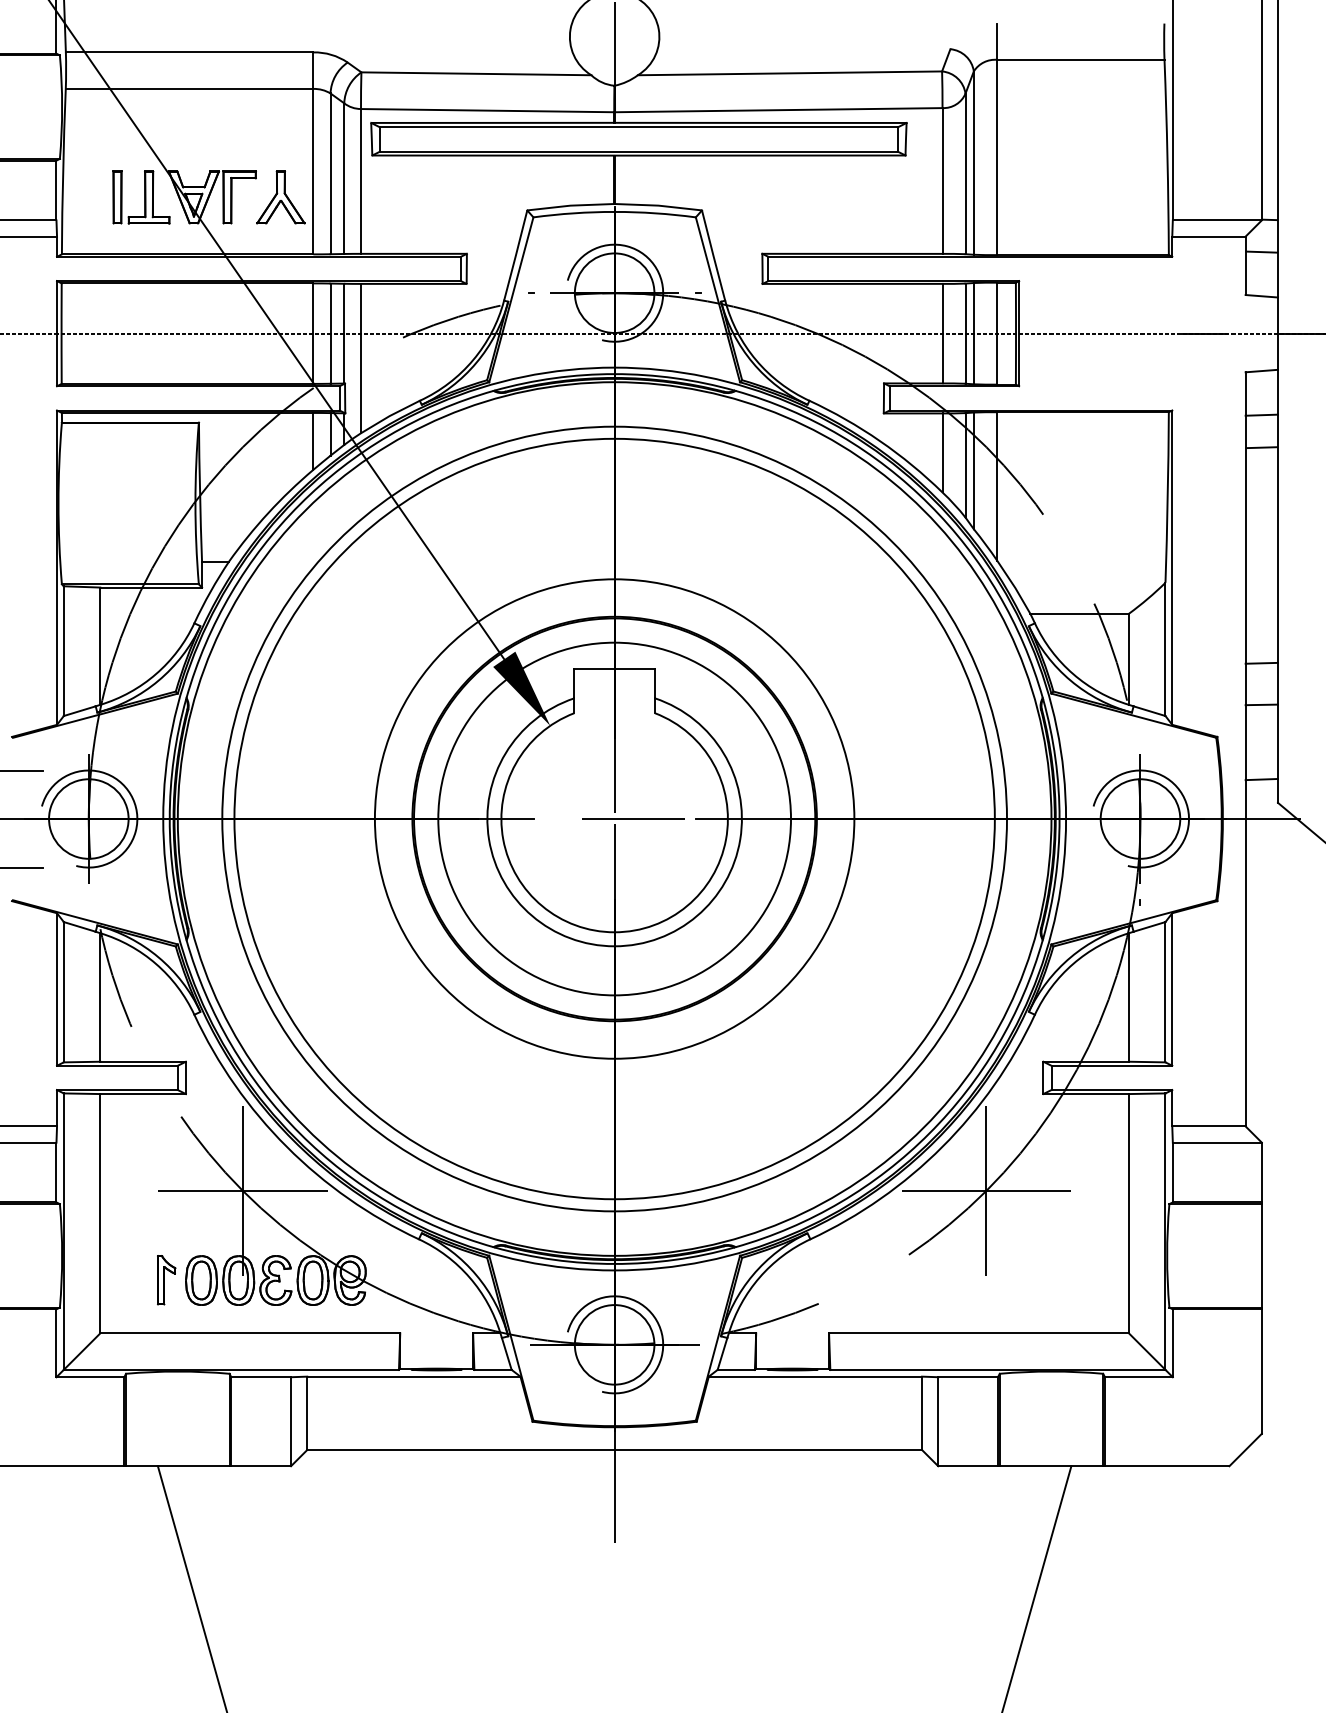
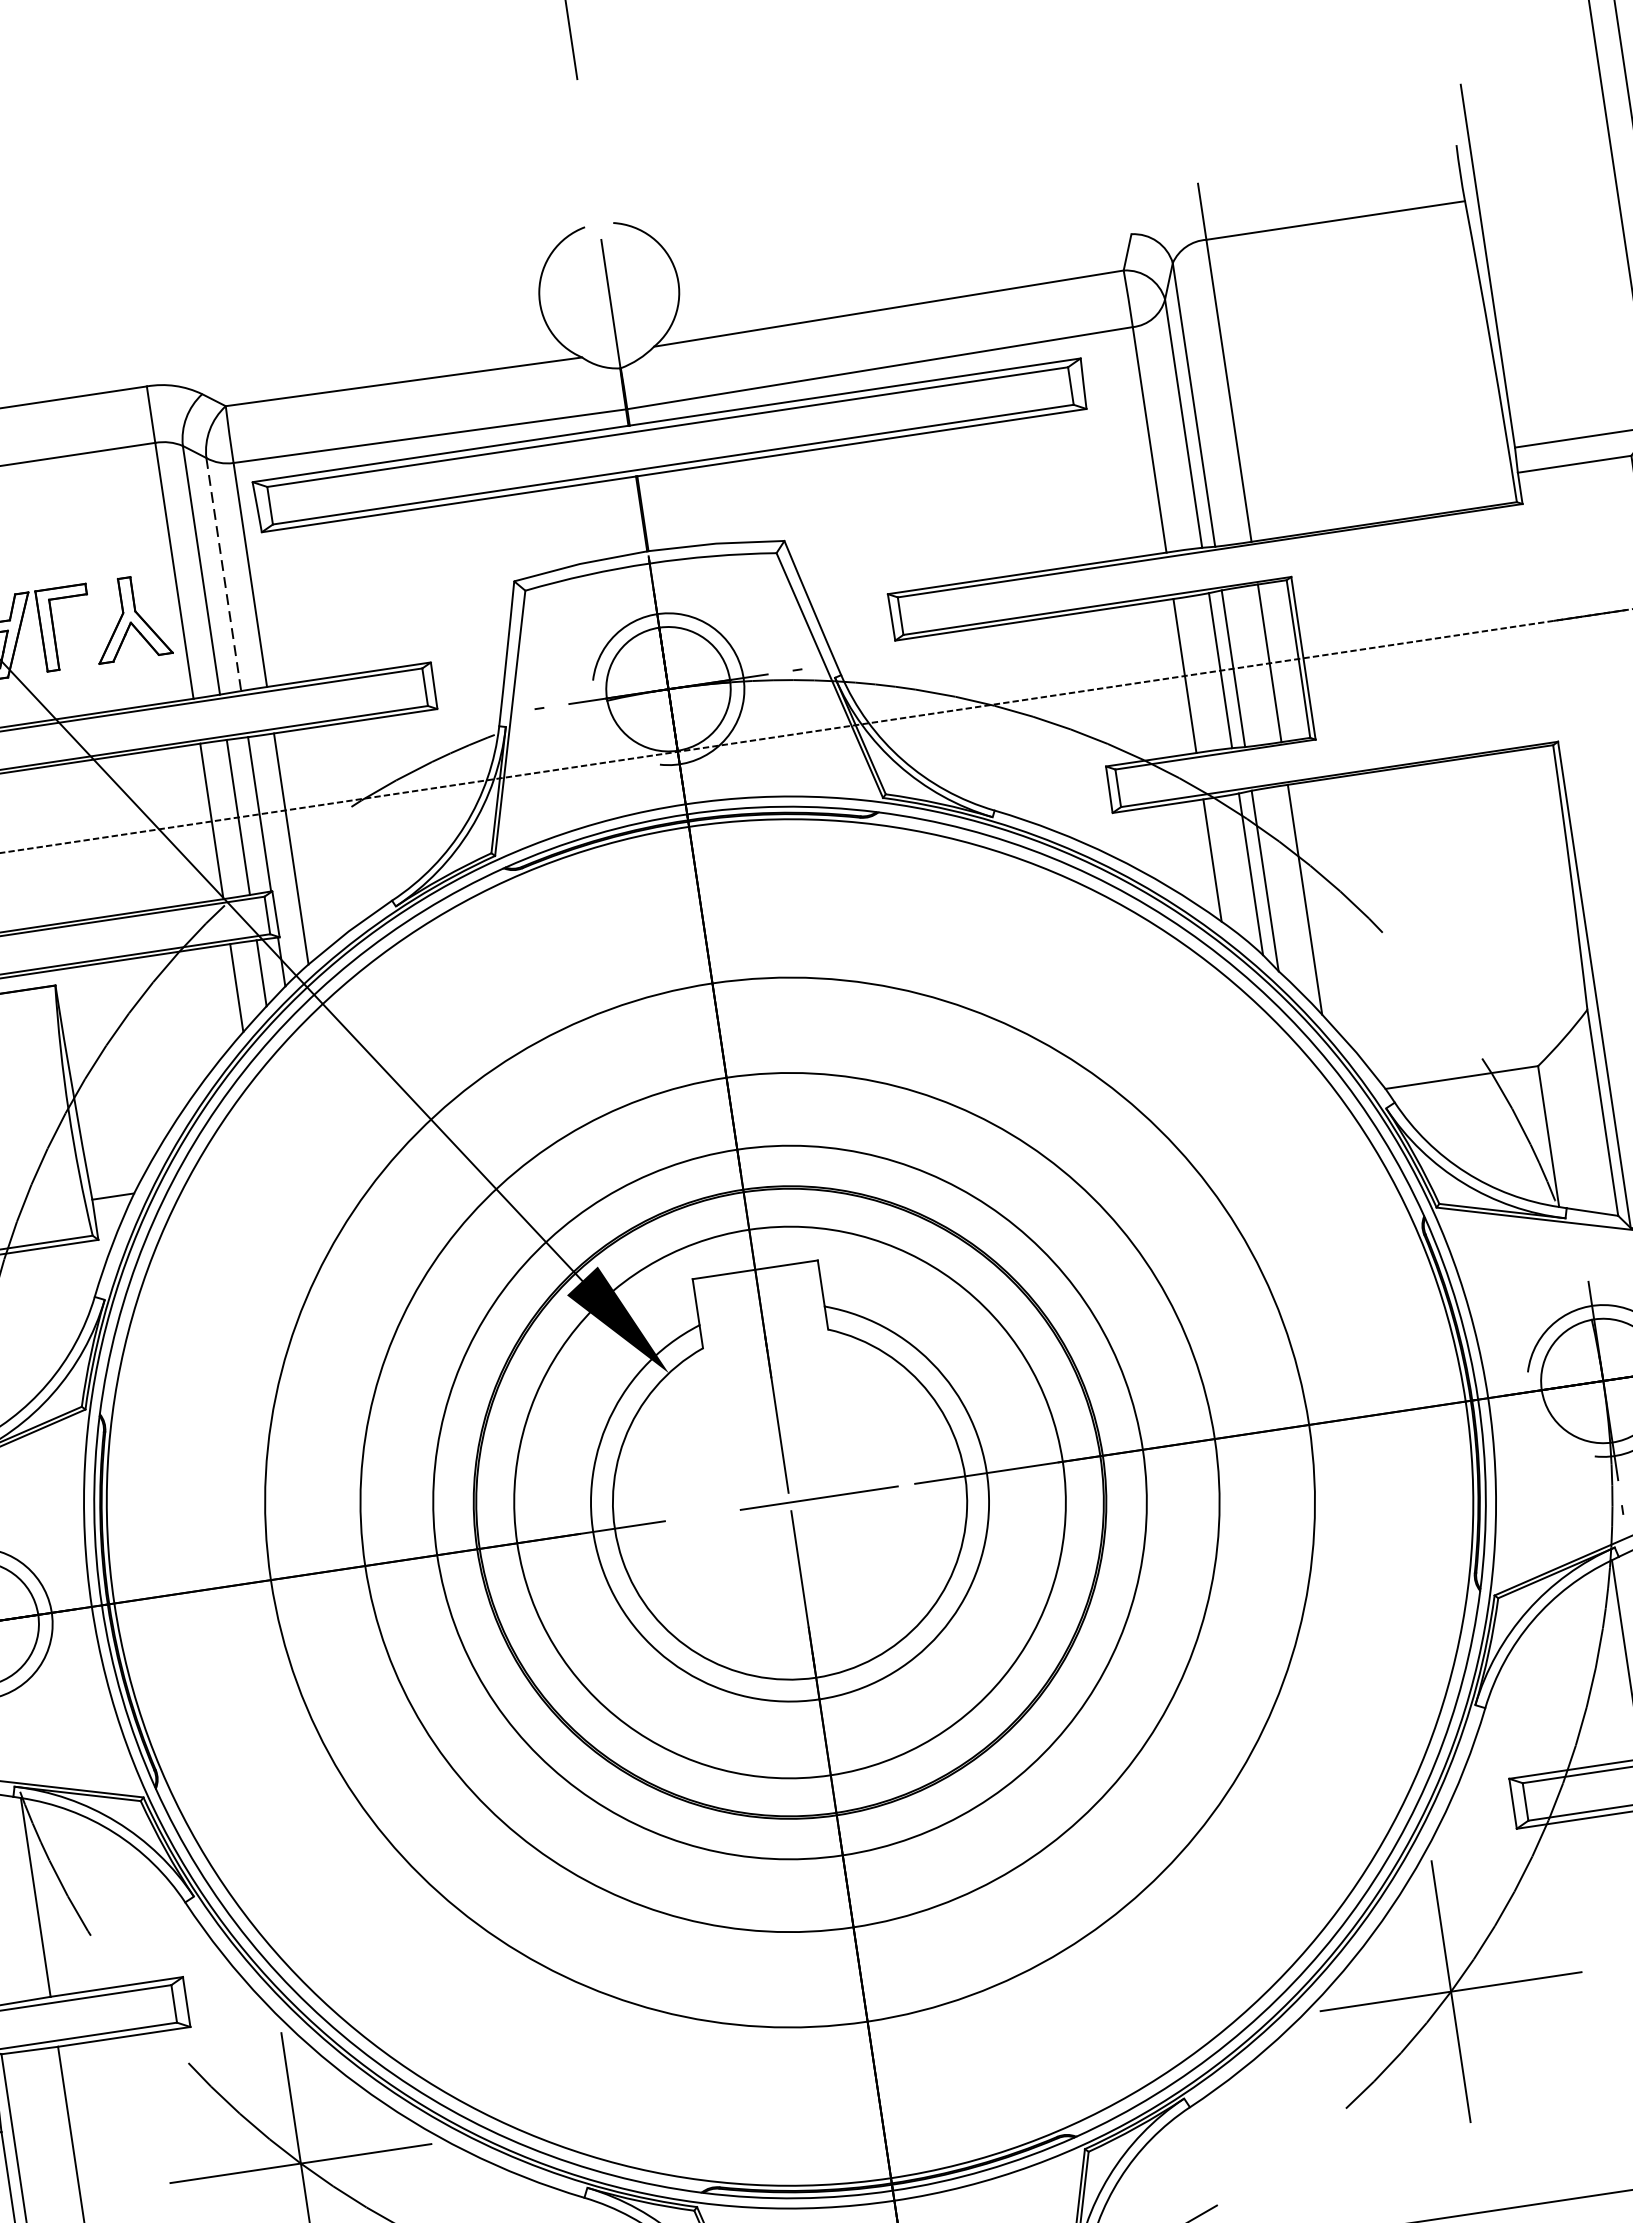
line: (344, 179) -> (224, 575), solid -> dashed
circle: (614, 818) -> (789, 1501), size x0.6
circle: (614, 818) -> (789, 1501), size x0.7
circle: (614, 818) -> (789, 1501), size x1.4

